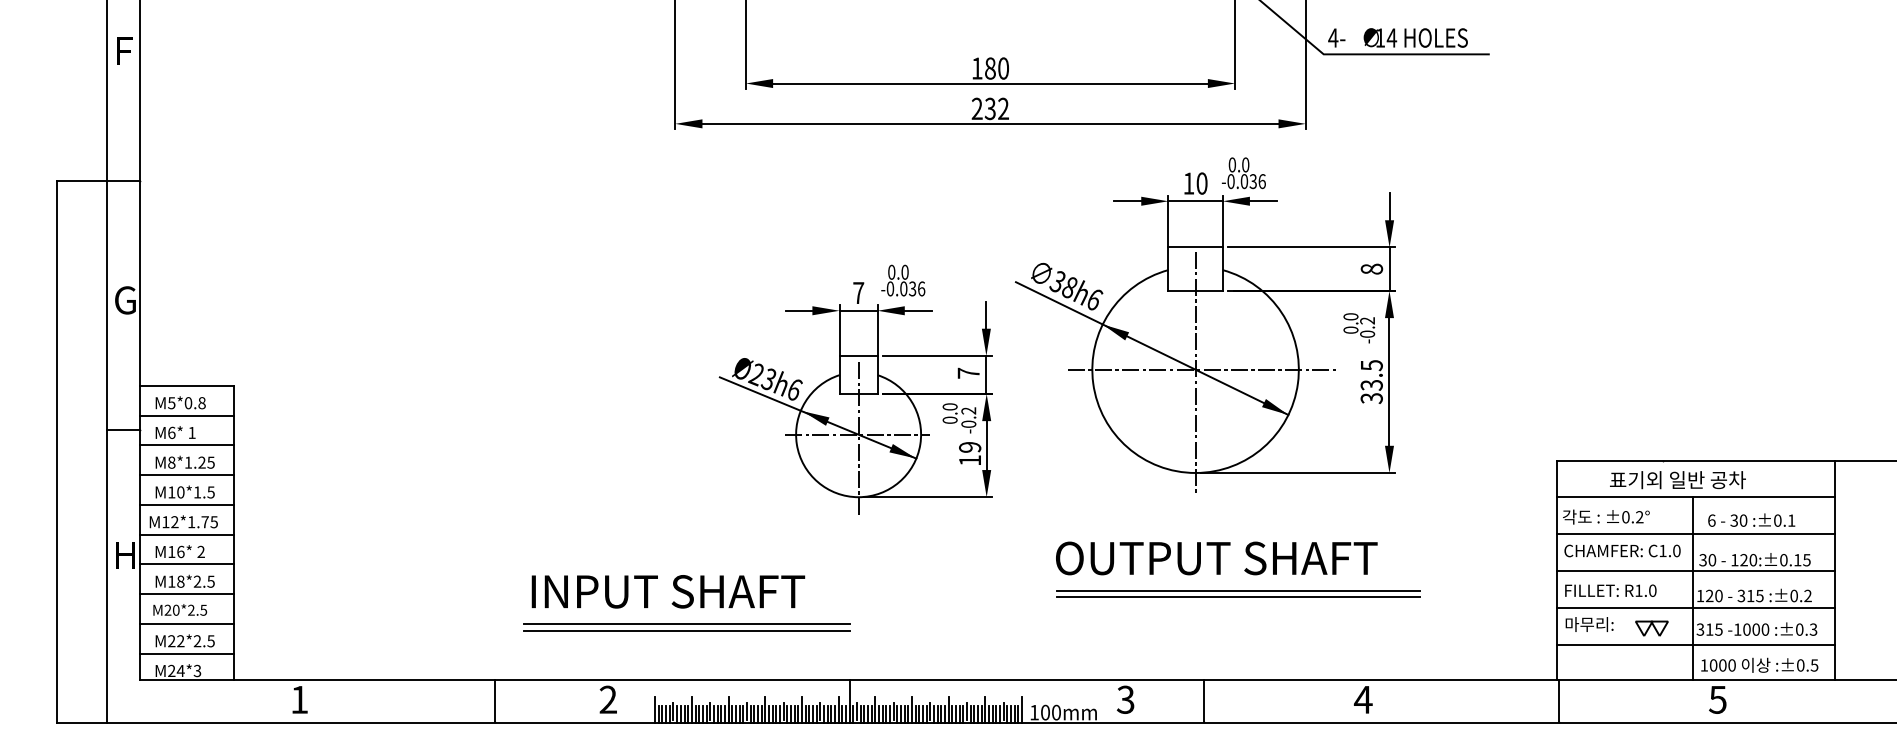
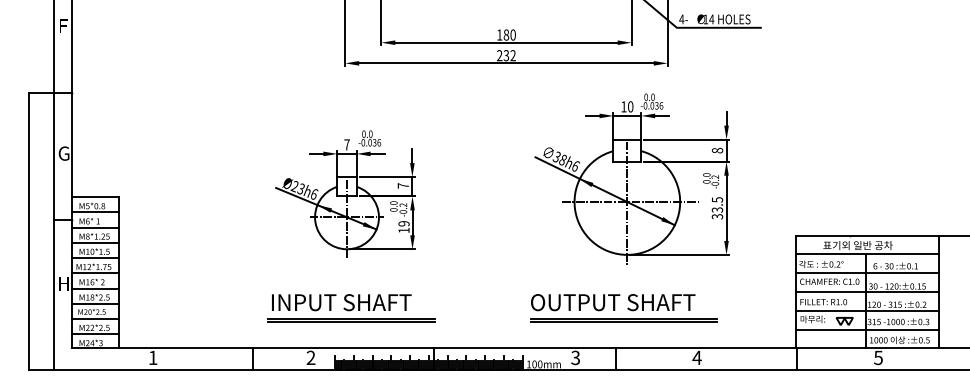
part: (1203, 323) -> (631, 178), moved
part: (855, 388) -> (345, 193), moved
part: (1236, 569) -> (623, 308), moved

